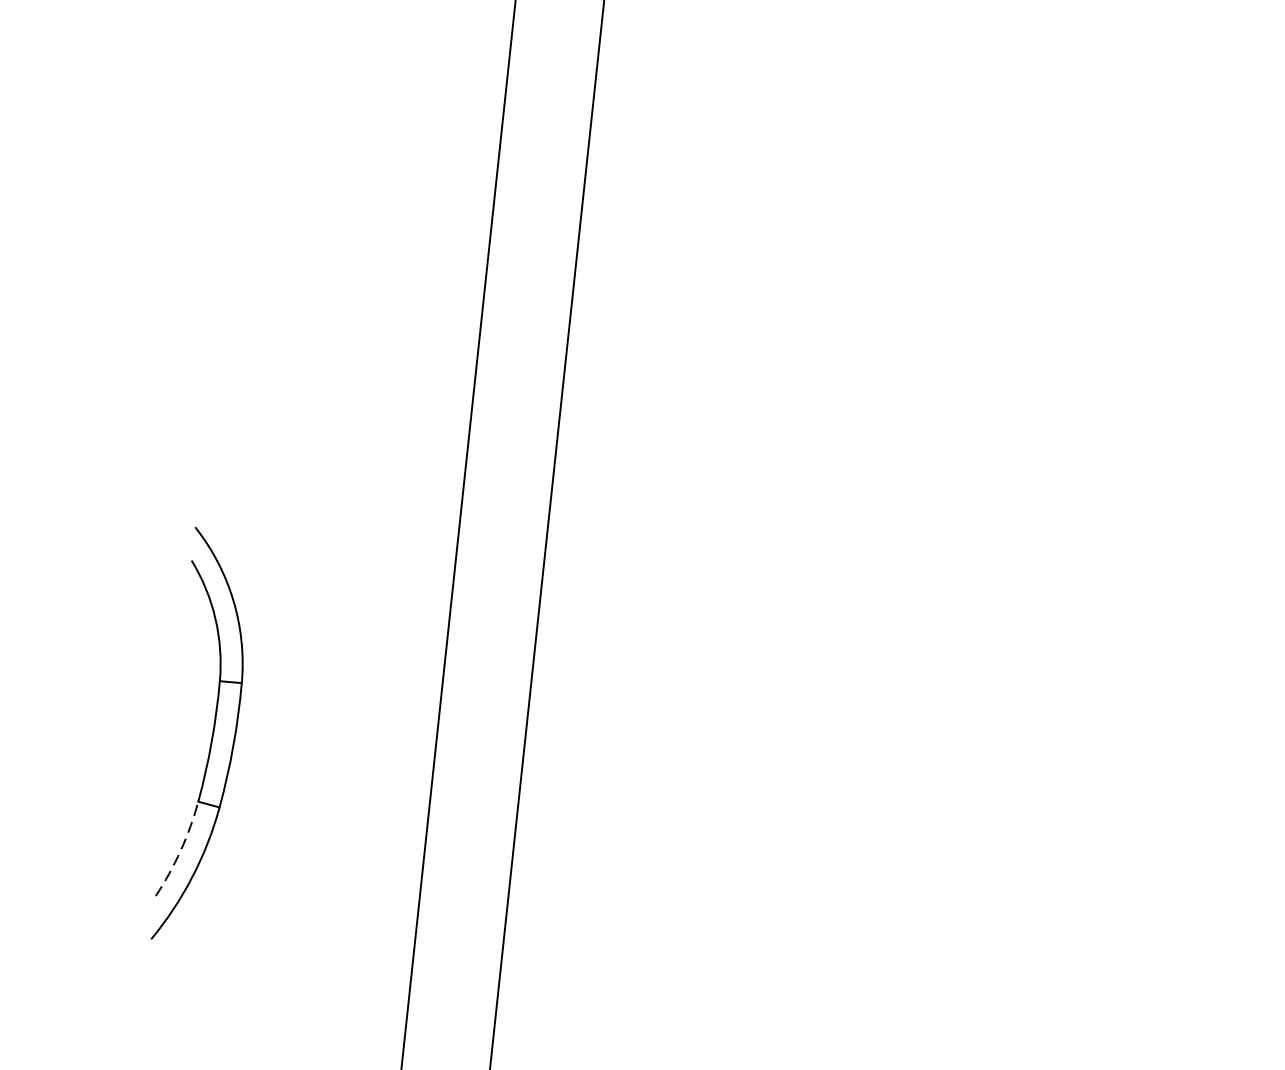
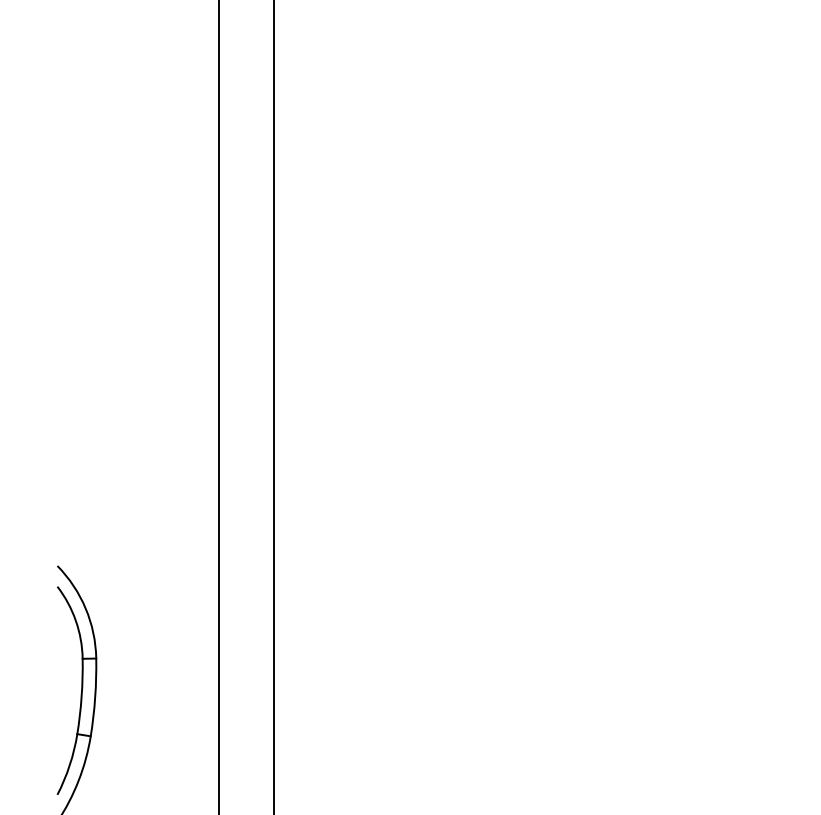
arc: (180, 850) -> (69, 765), dashed -> solid

